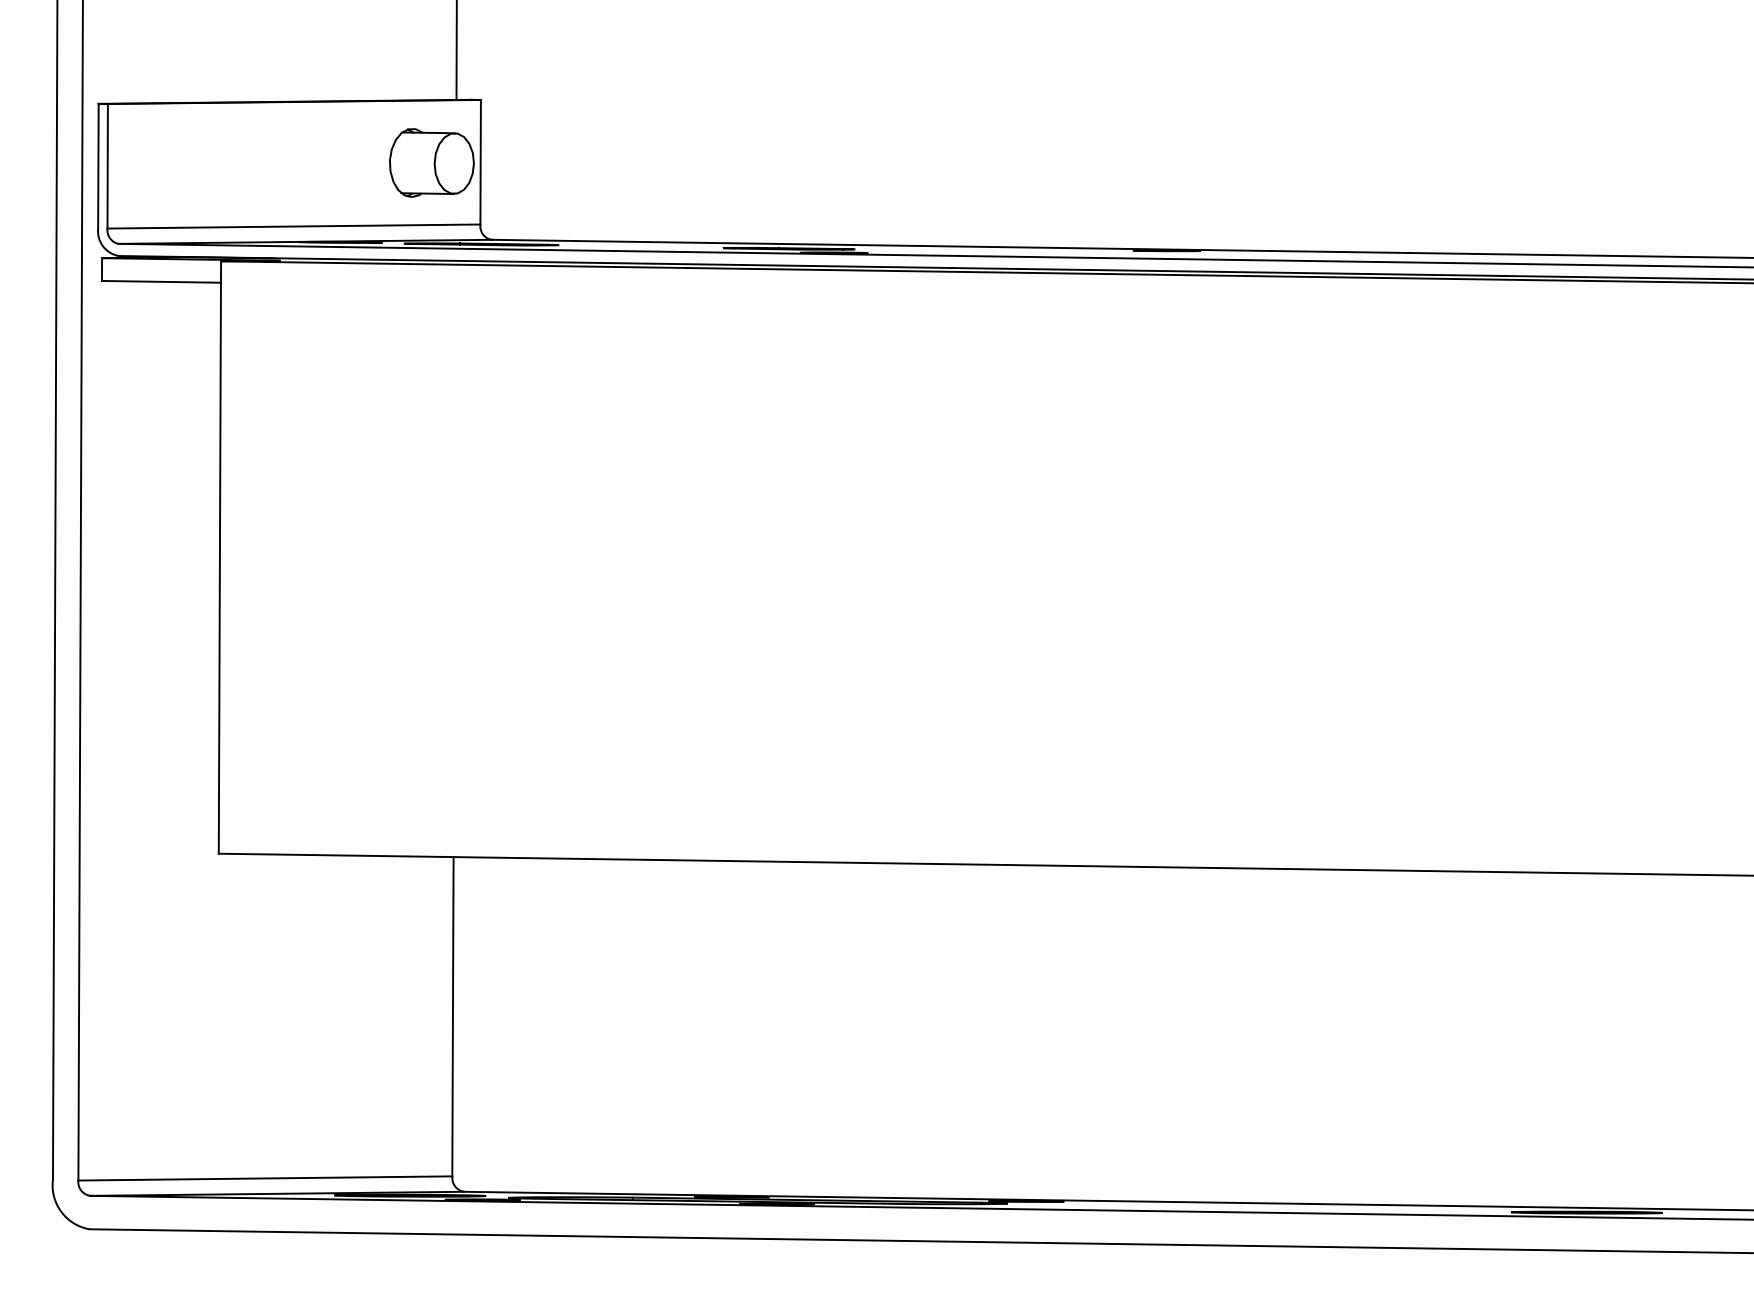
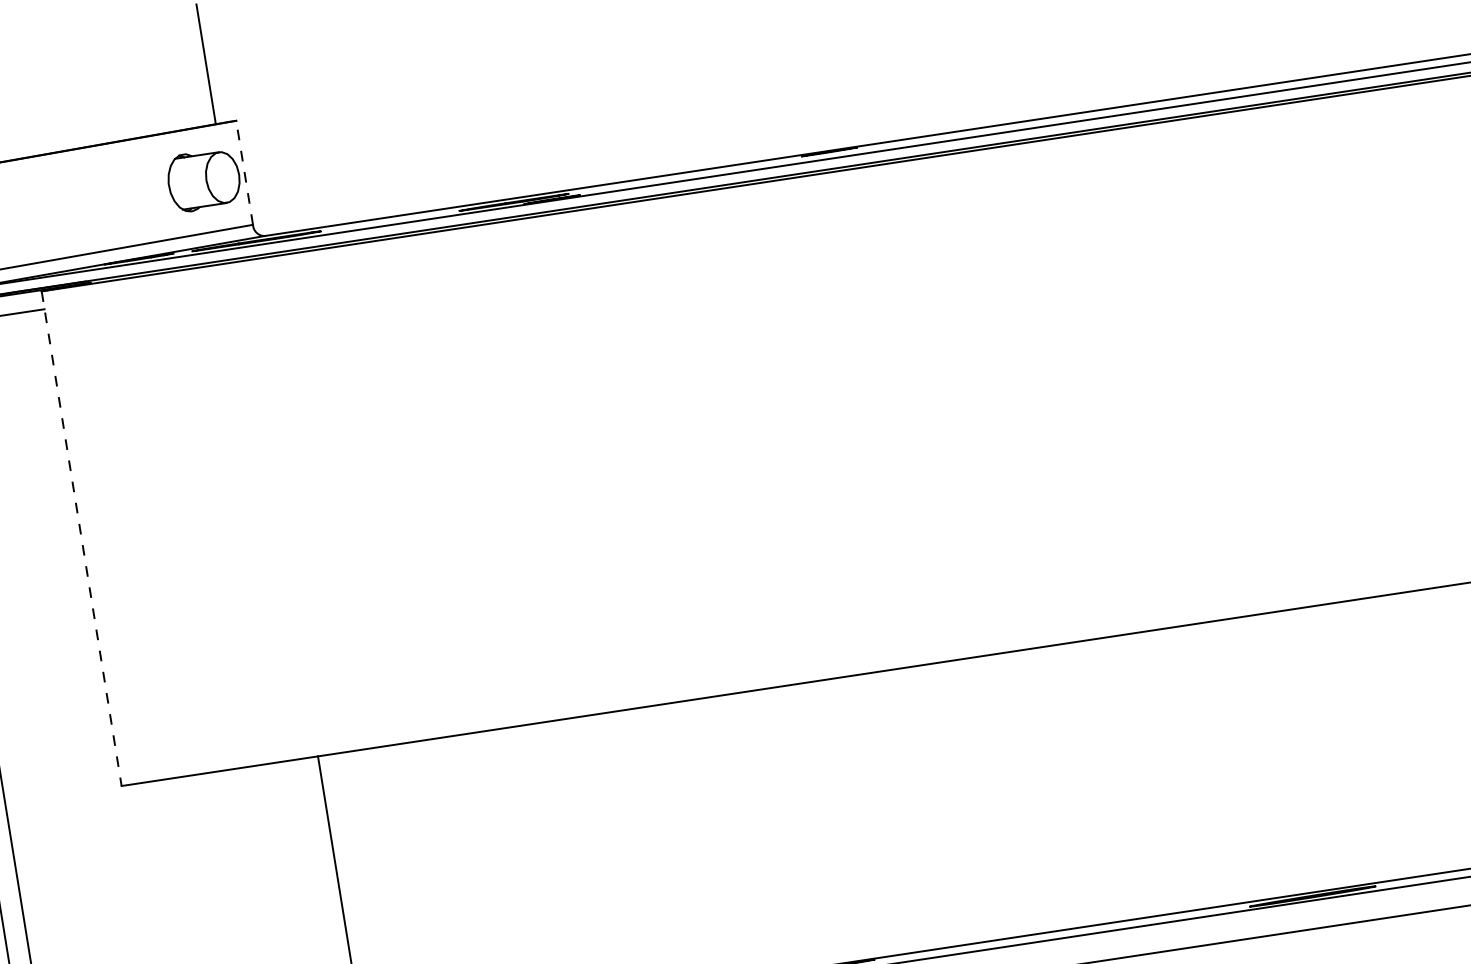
line: (480, 161) -> (244, 172), solid -> dashed
line: (219, 558) -> (81, 539), solid -> dashed

